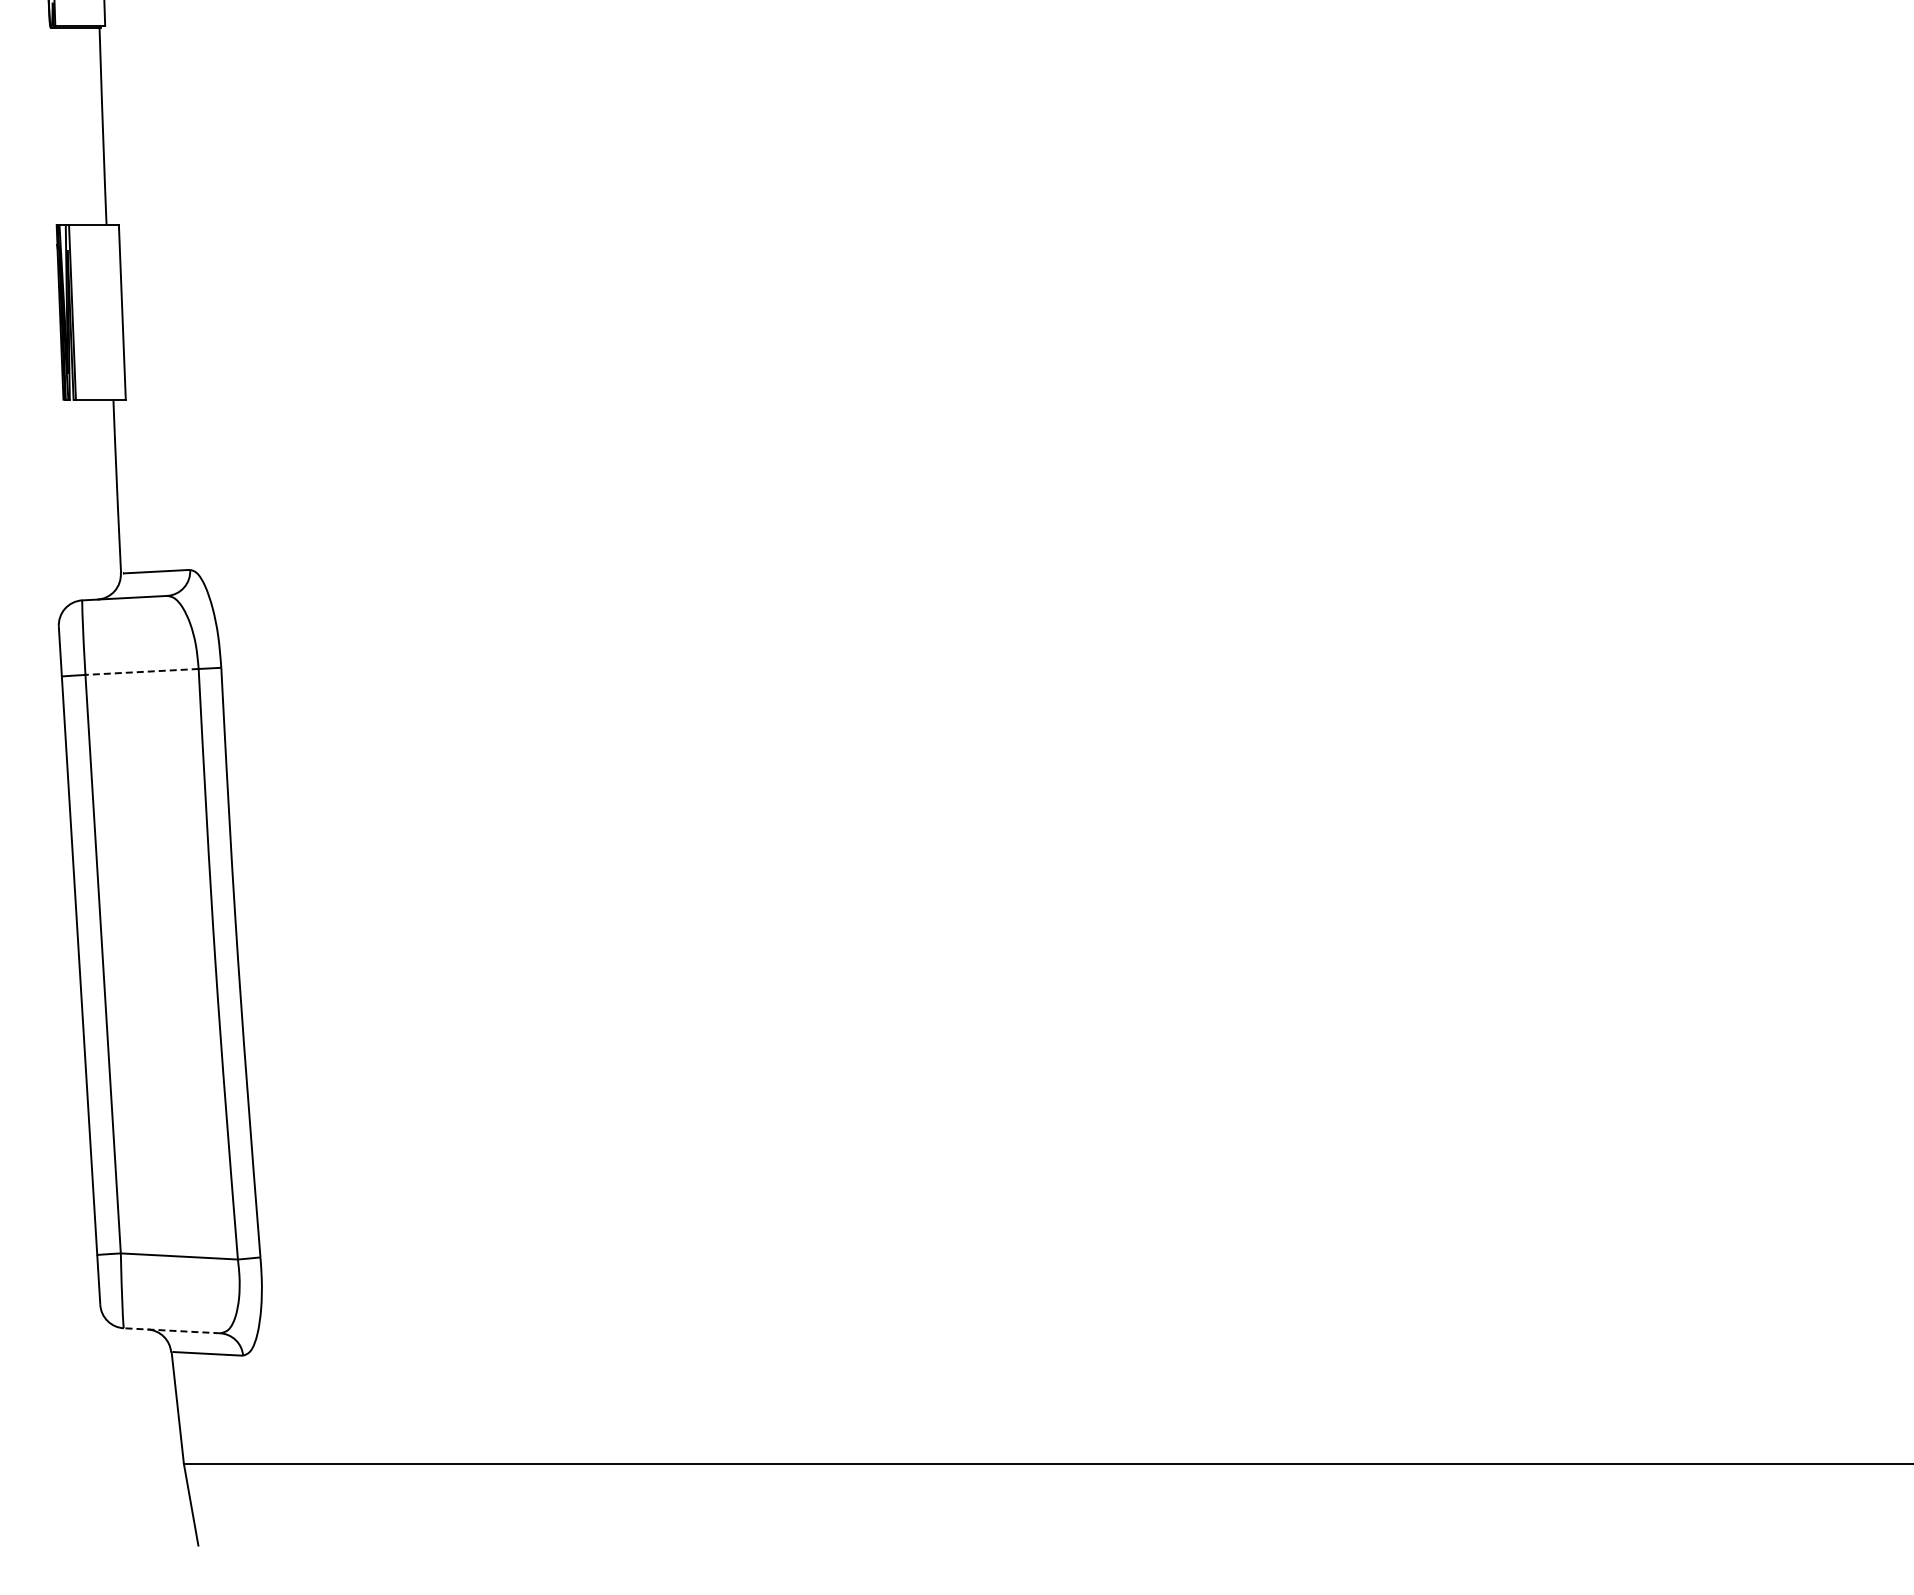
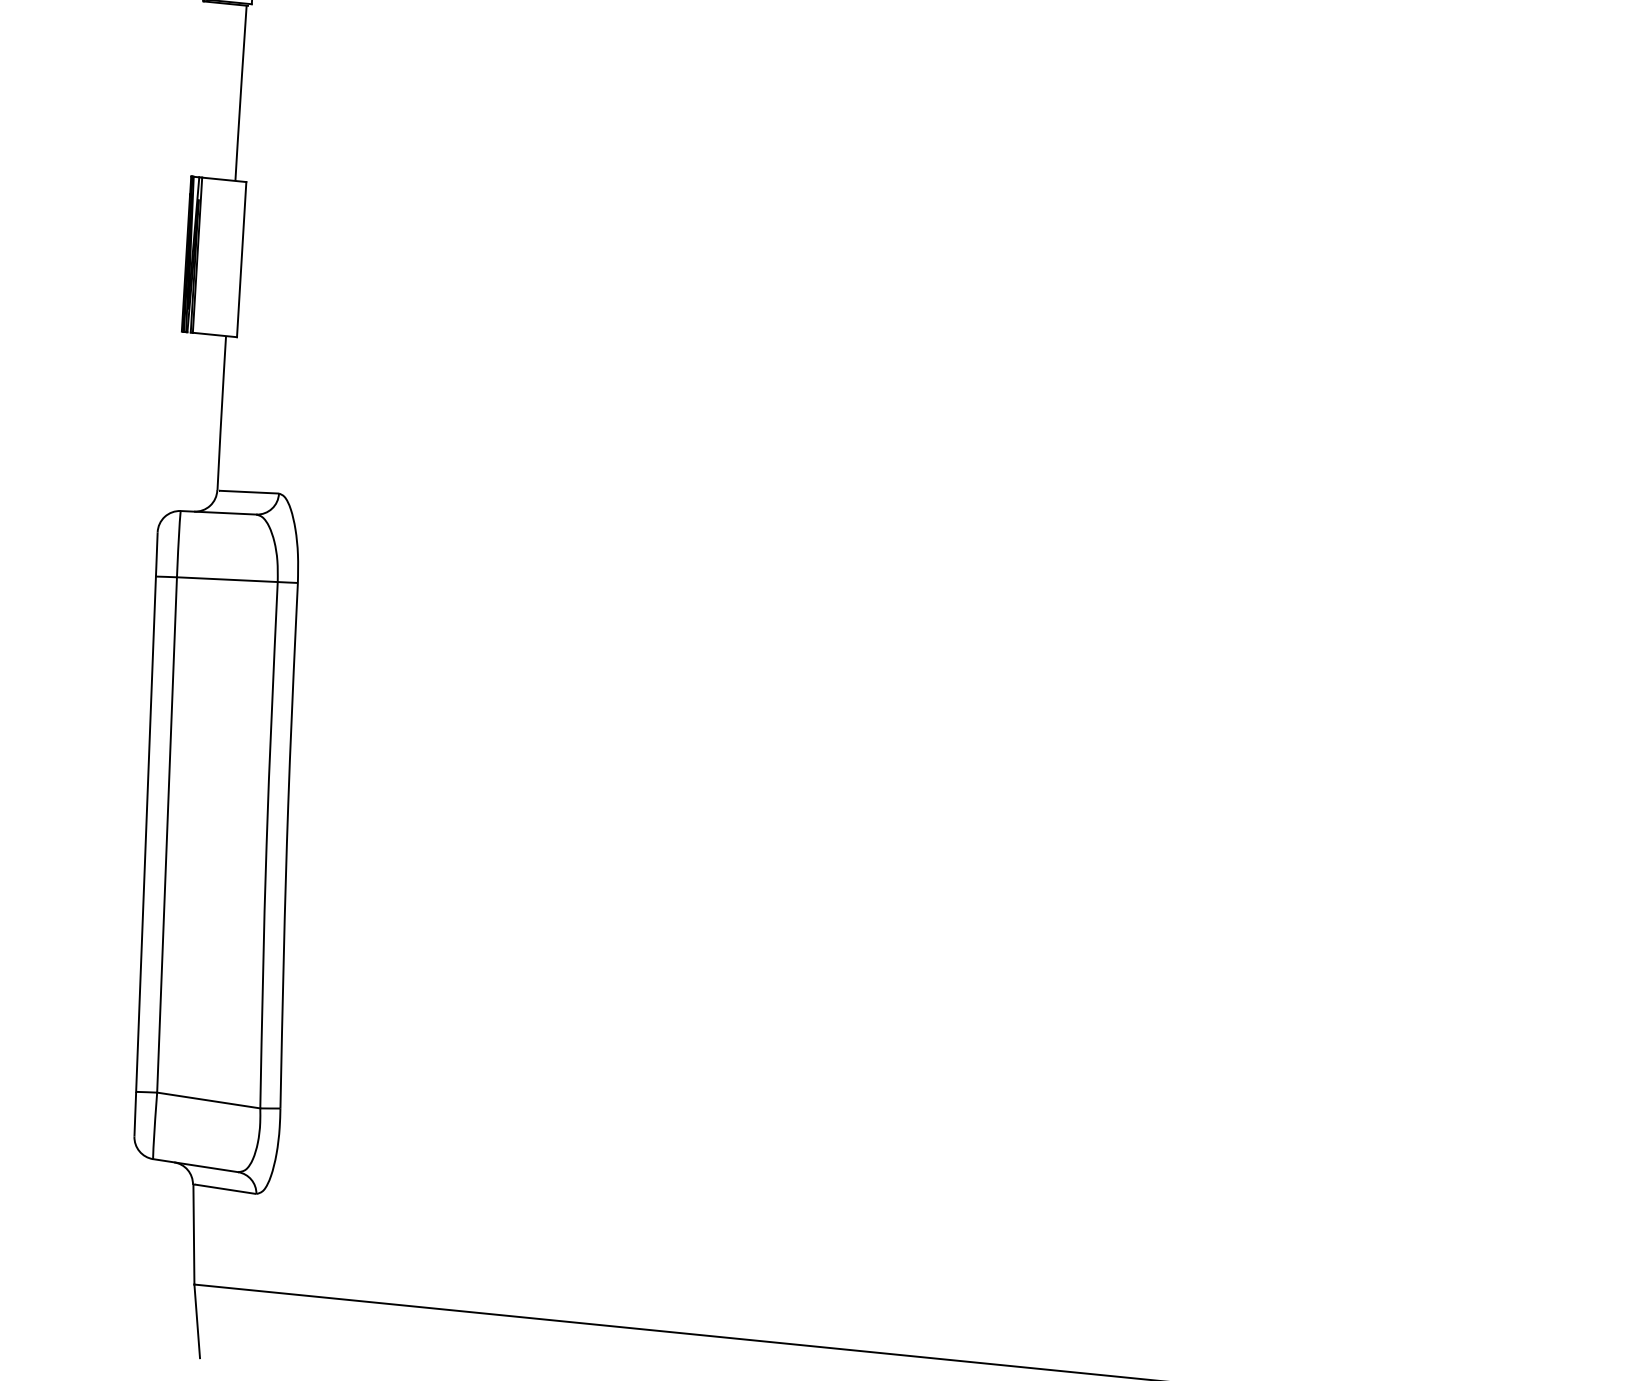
line: (142, 671) -> (227, 579), dashed -> solid
line: (171, 1330) -> (195, 1165), dashed -> solid

